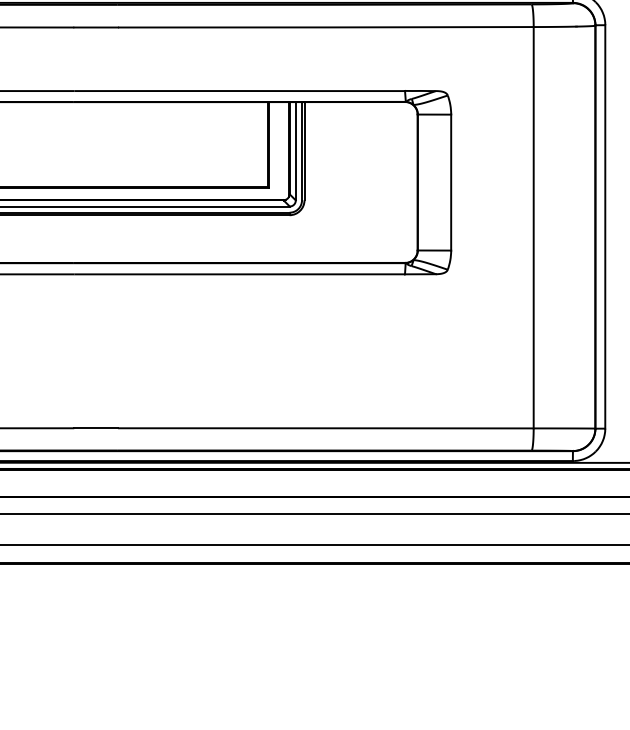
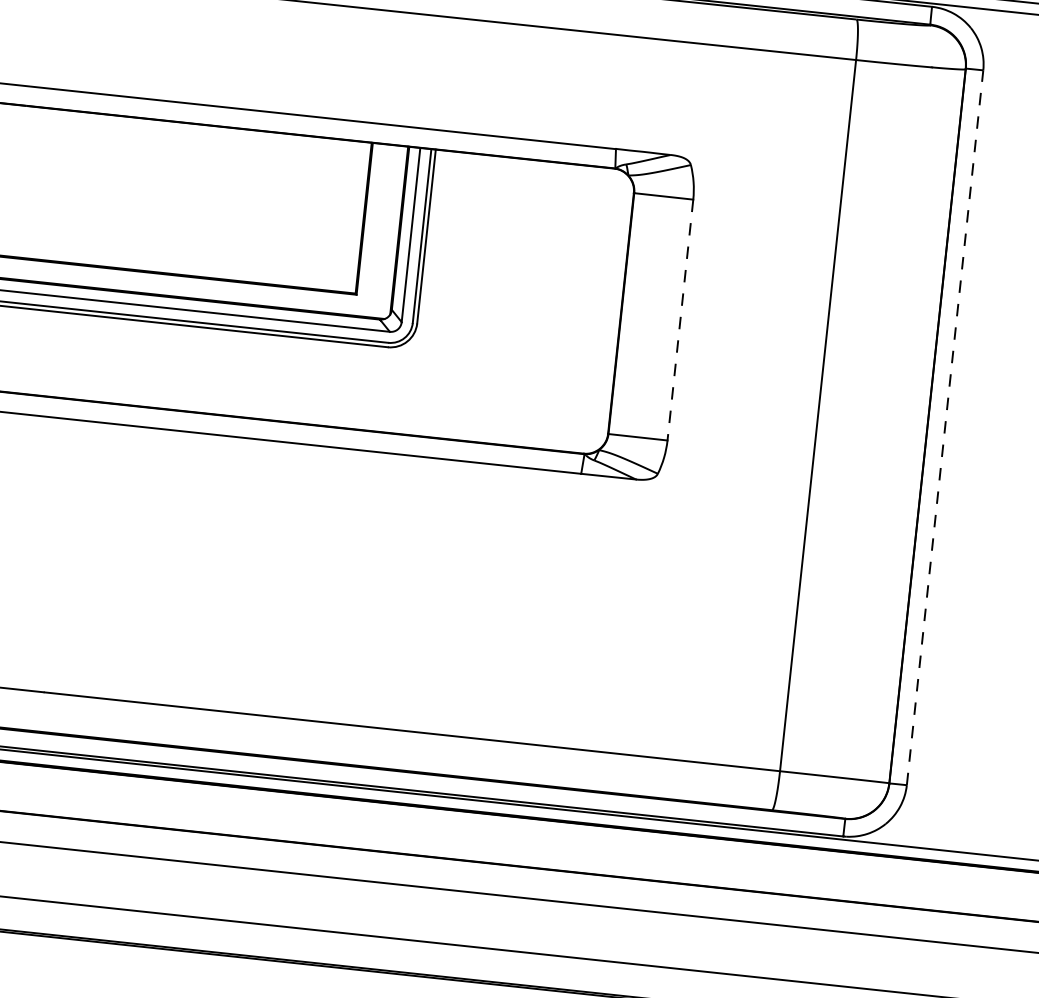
line: (451, 182) -> (680, 319), solid -> dashed
line: (605, 226) -> (945, 427), solid -> dashed

